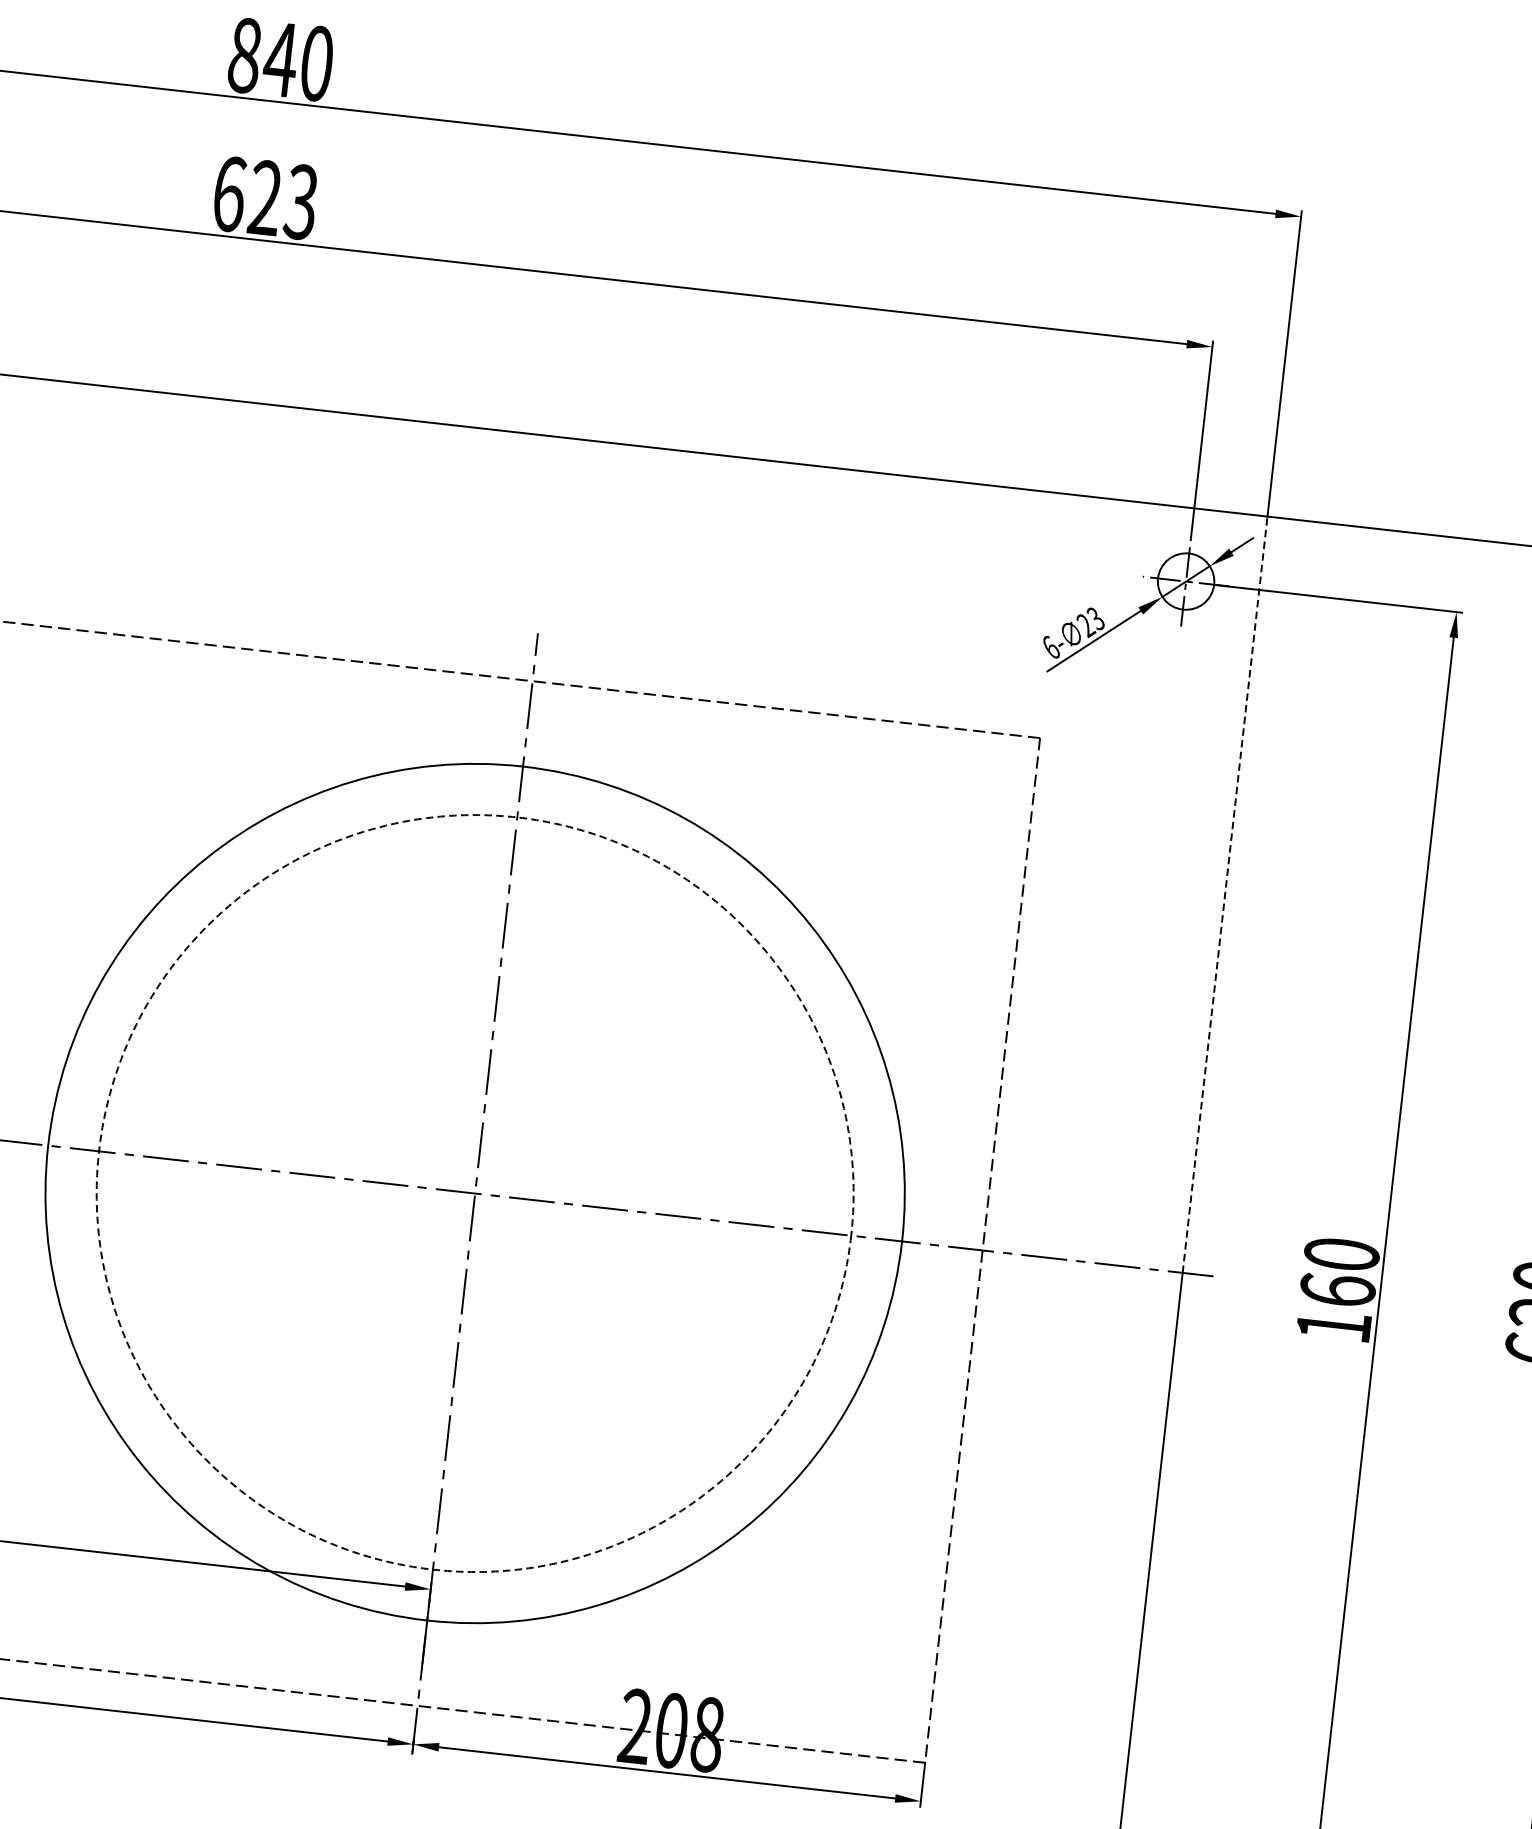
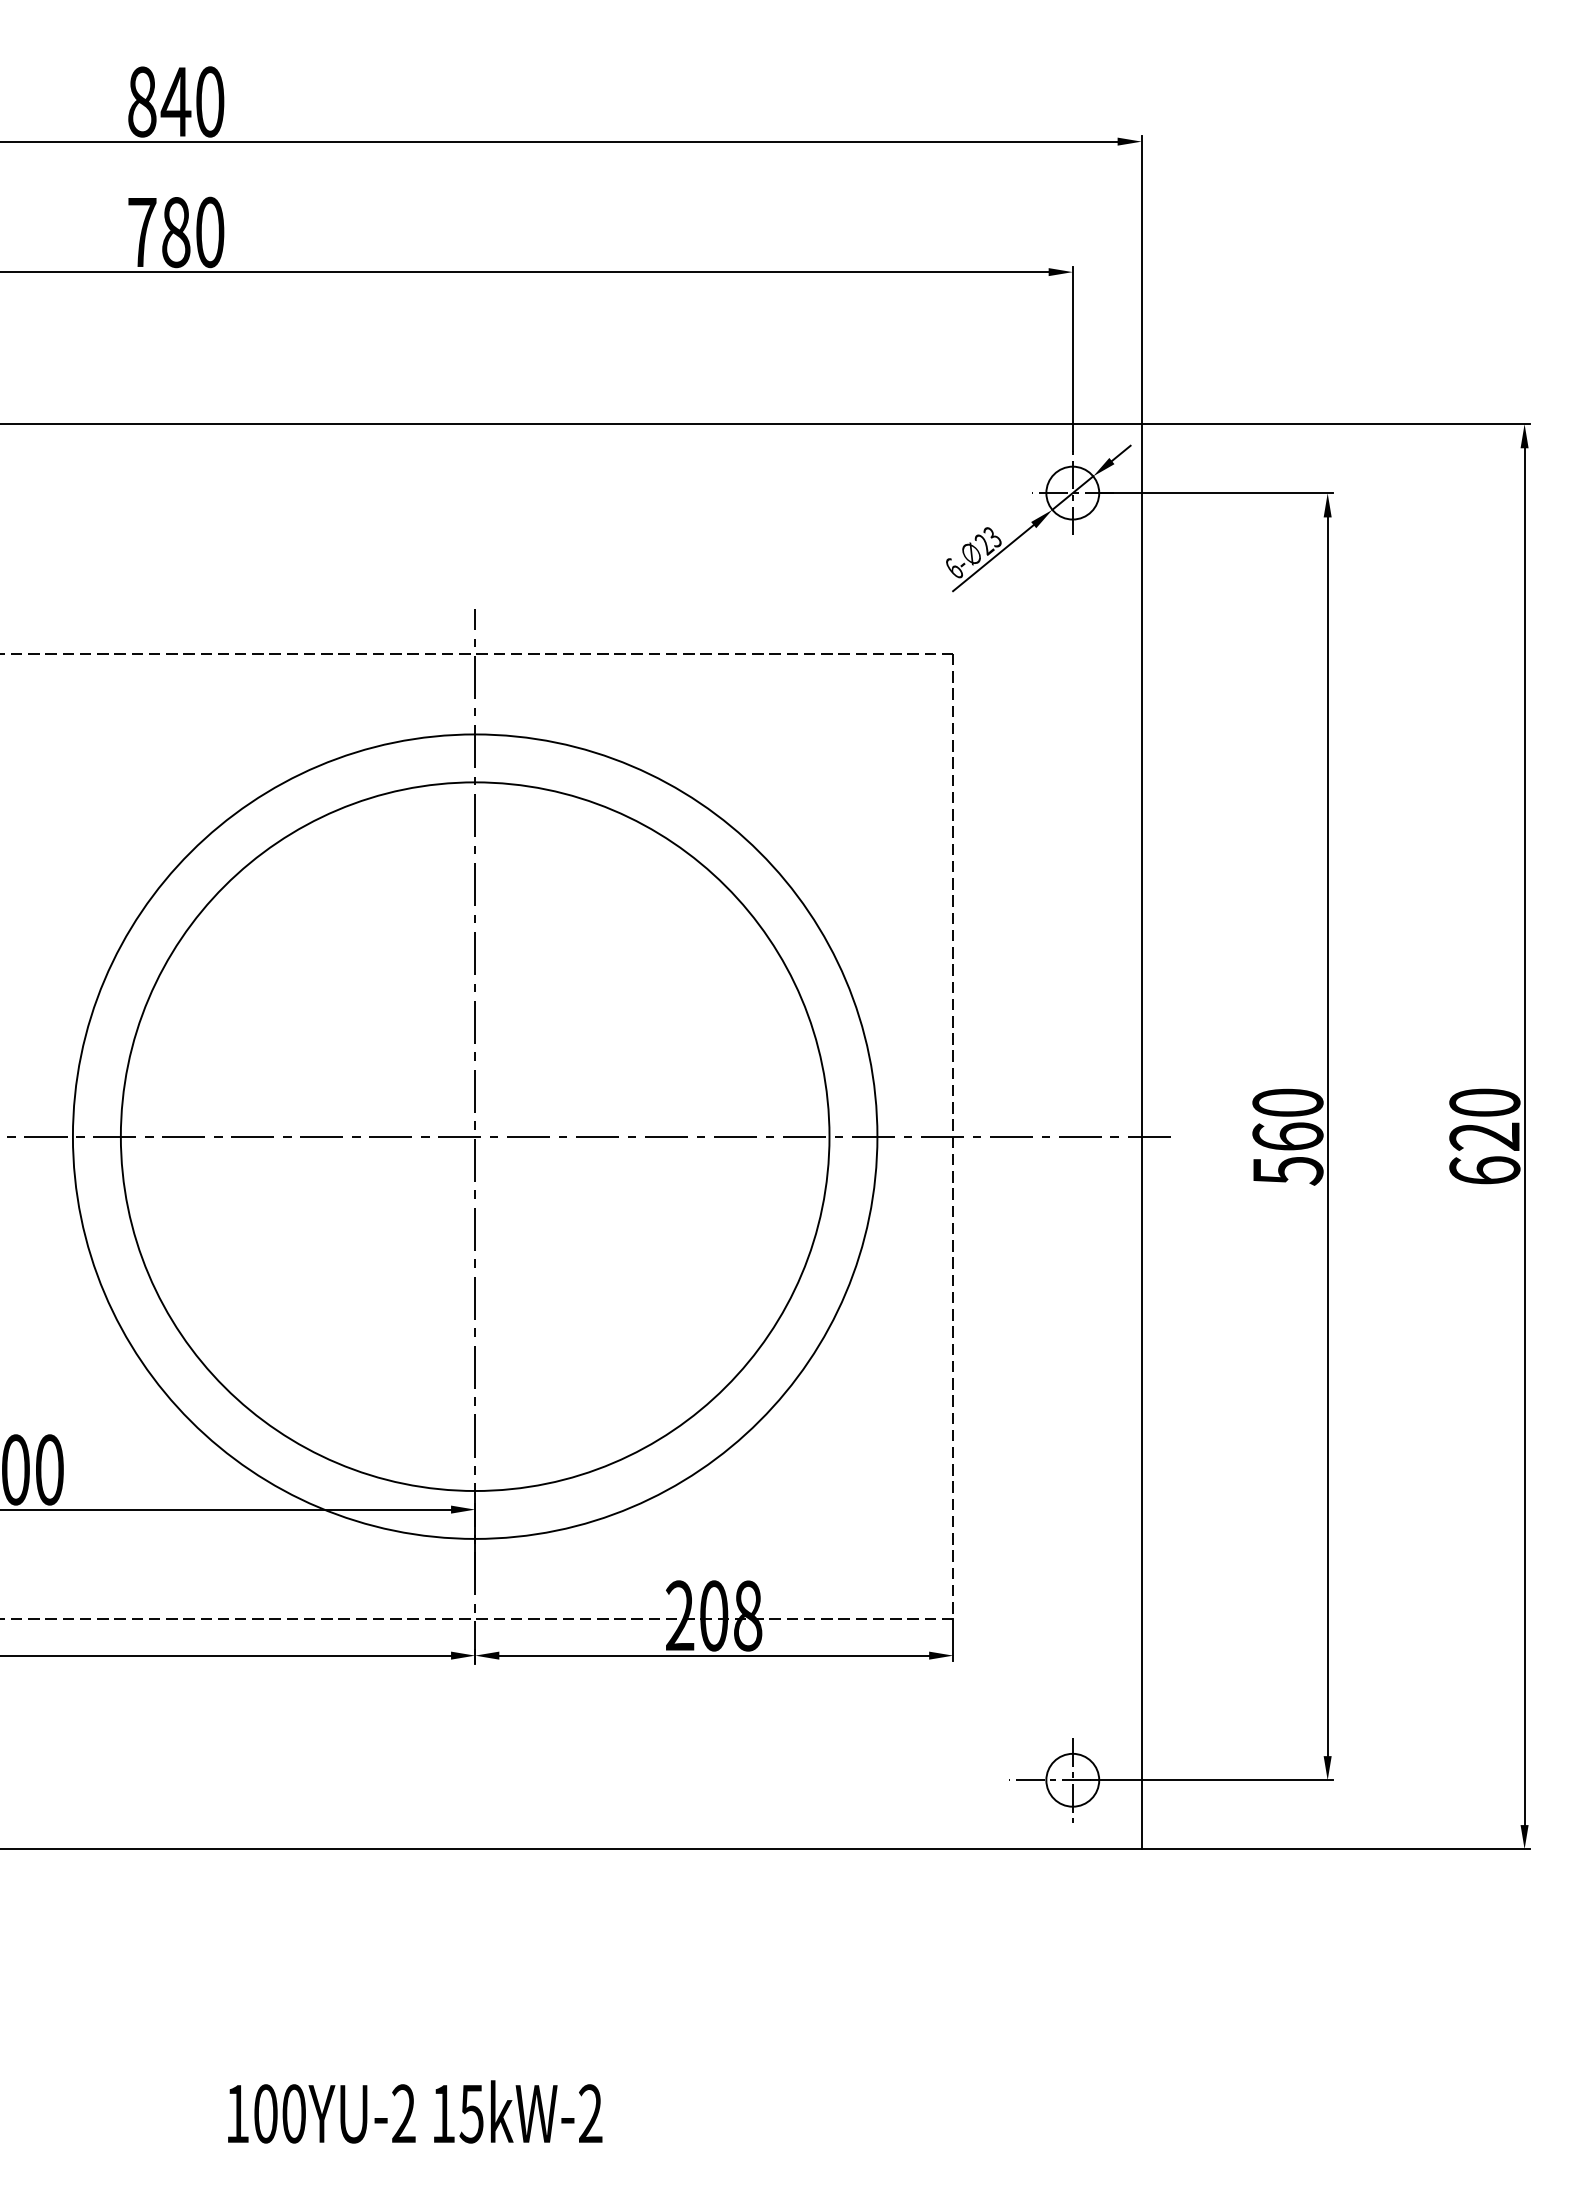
text: (265, 198) -> (176, 232), 623 -> 780
line: (1224, 893) -> (1141, 779), dashed -> solid
circle: (474, 1193) -> (474, 1136), dashed -> solid
text: (1334, 1327) -> (1288, 1171), 160 -> 560

